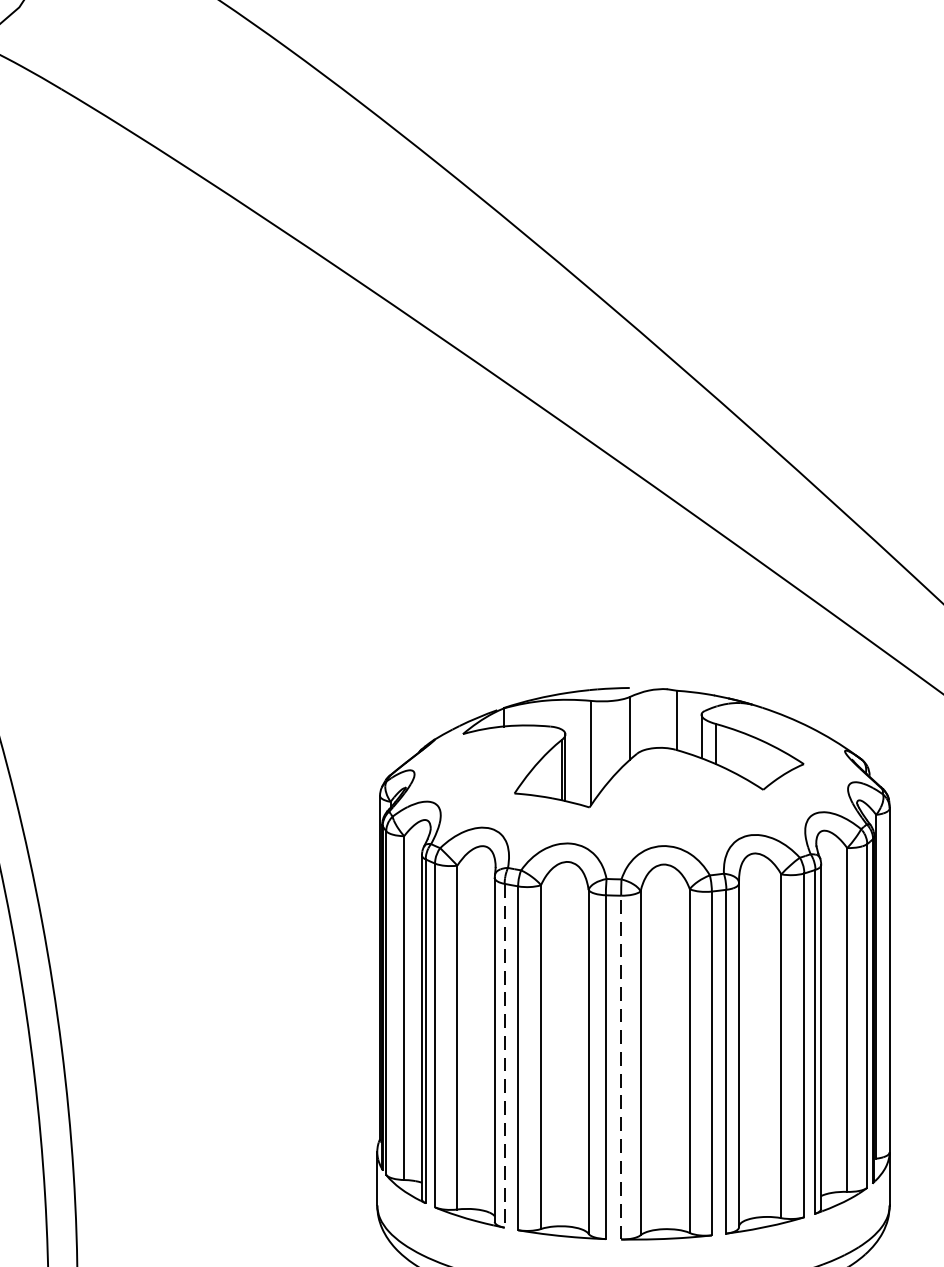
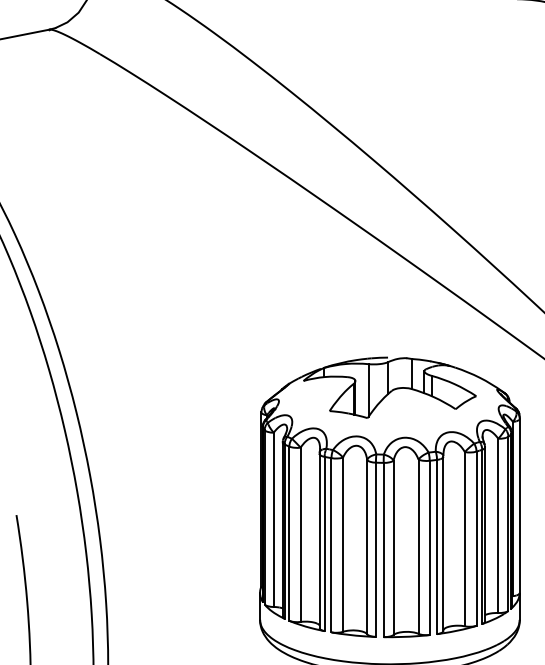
line: (504, 1056) -> (324, 544), dashed -> solid
line: (620, 1066) -> (383, 549), dashed -> solid

